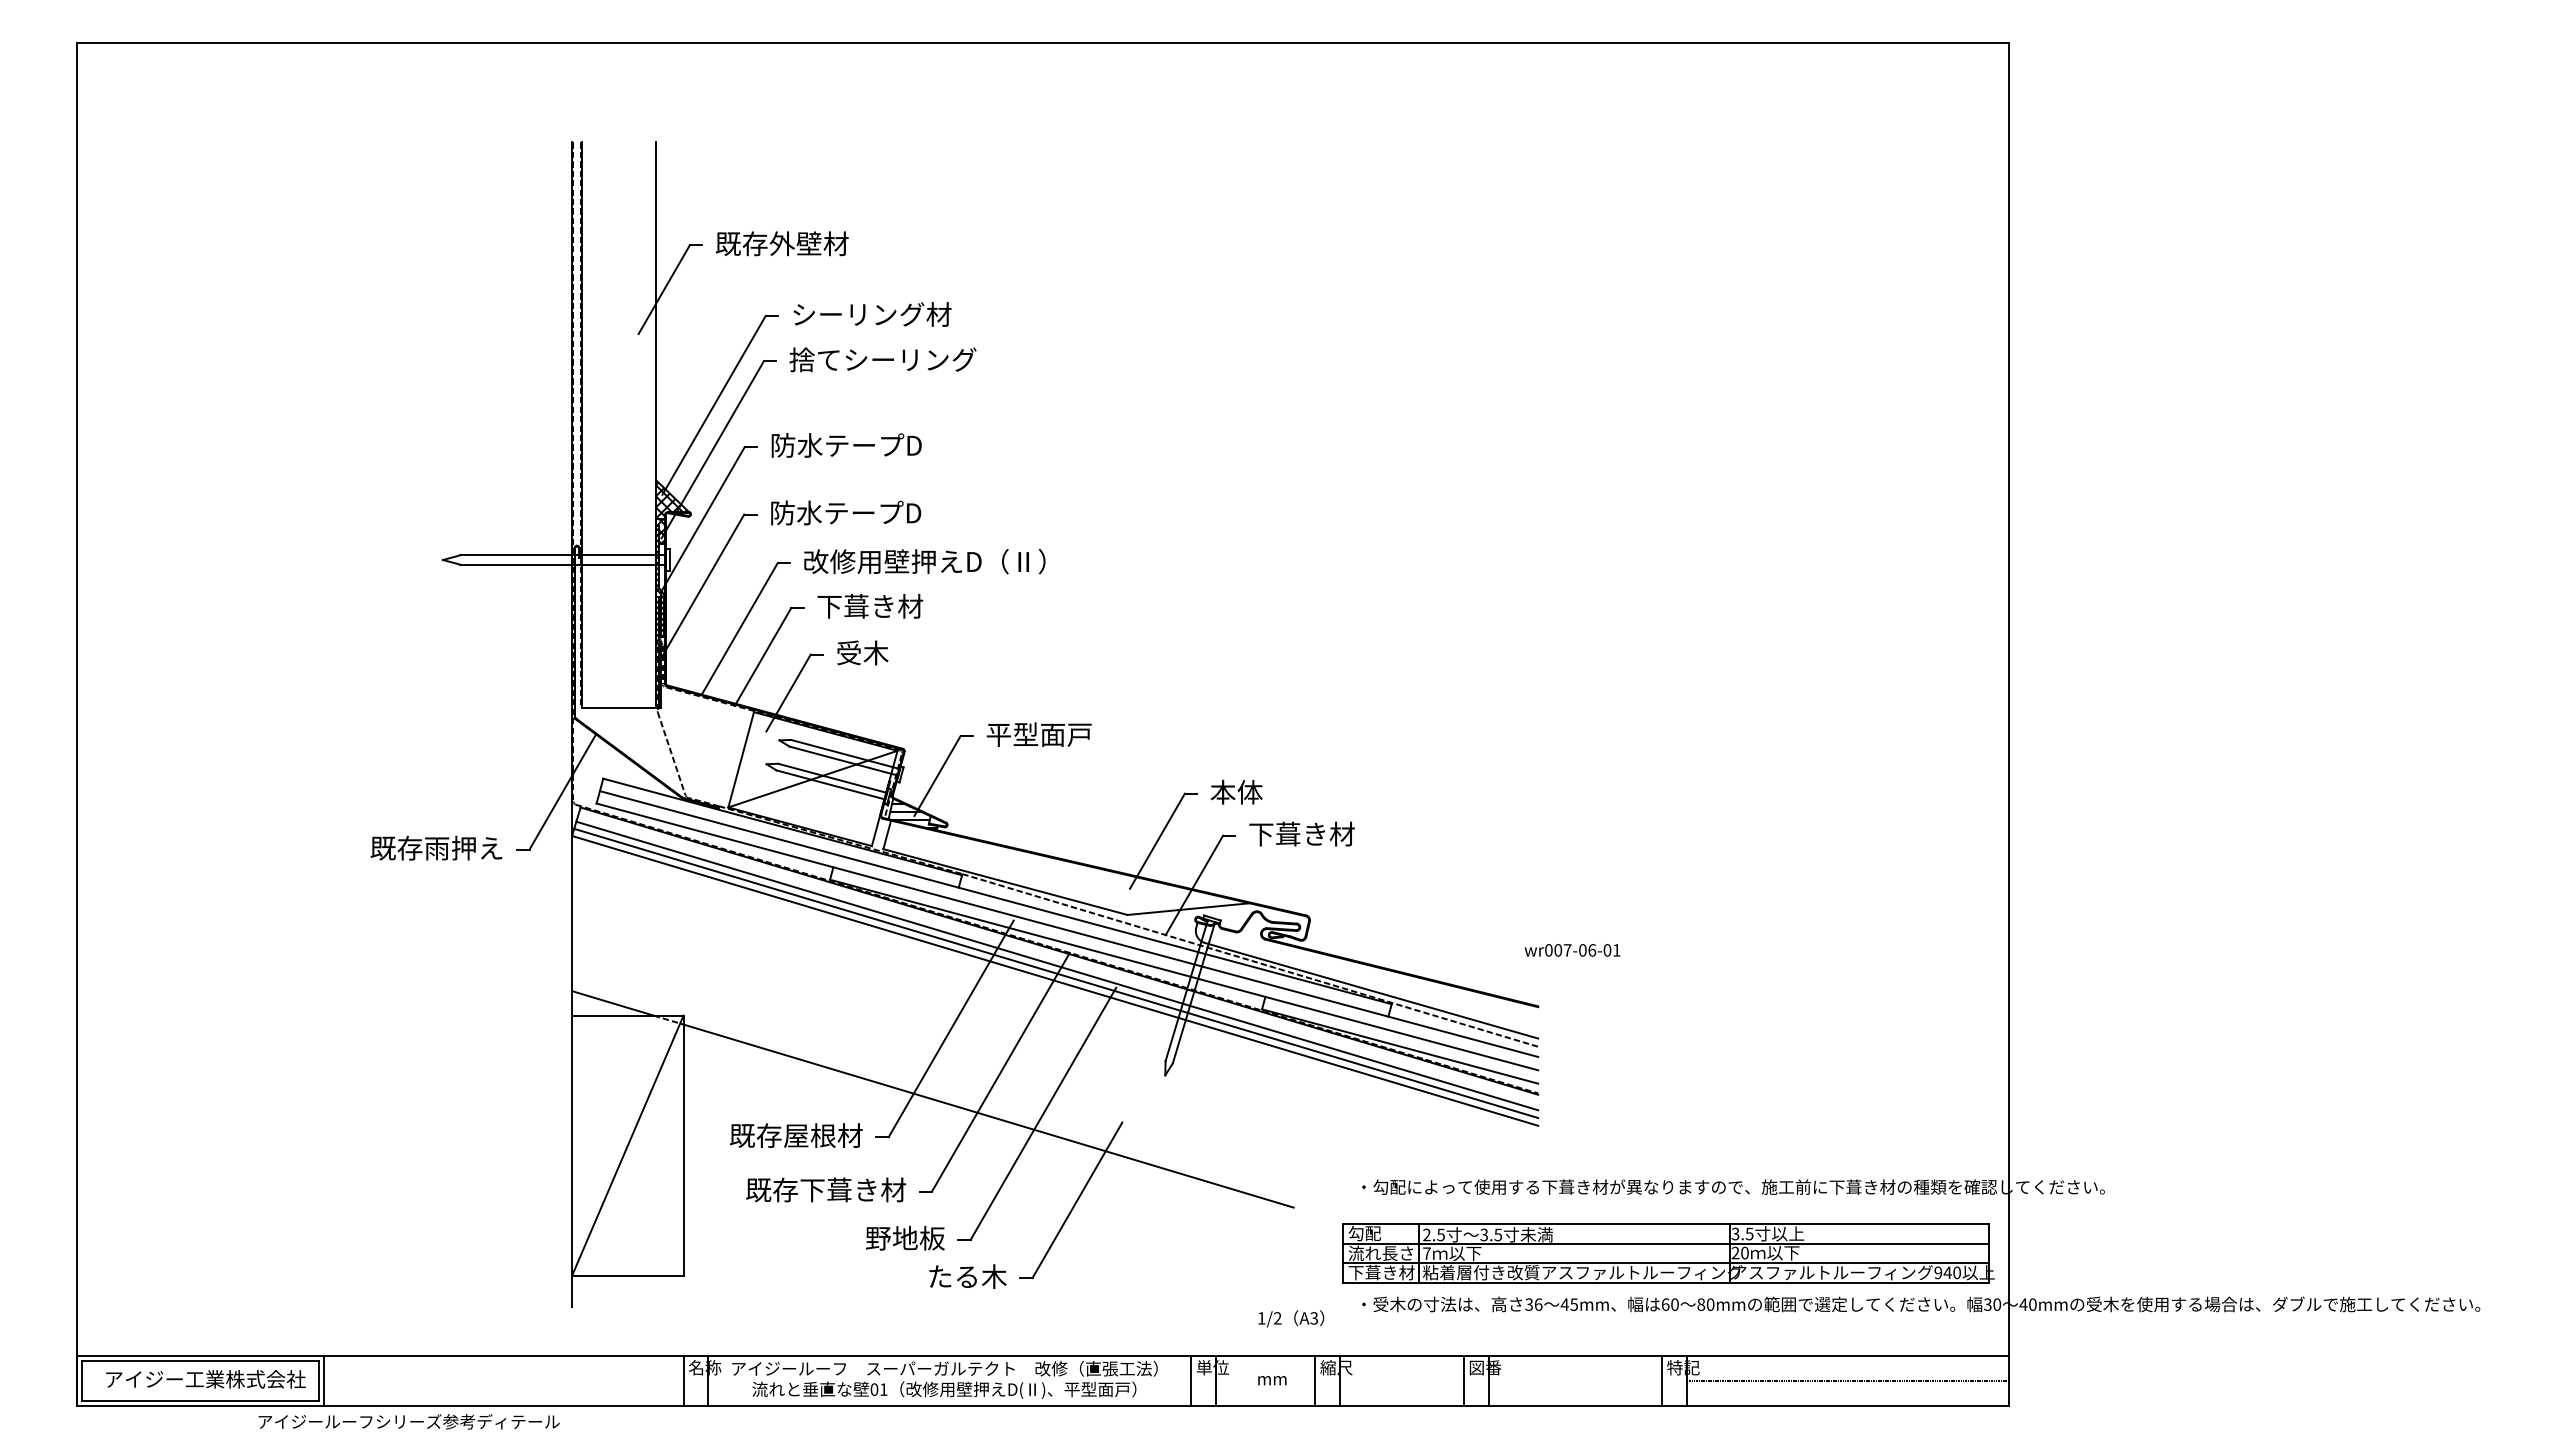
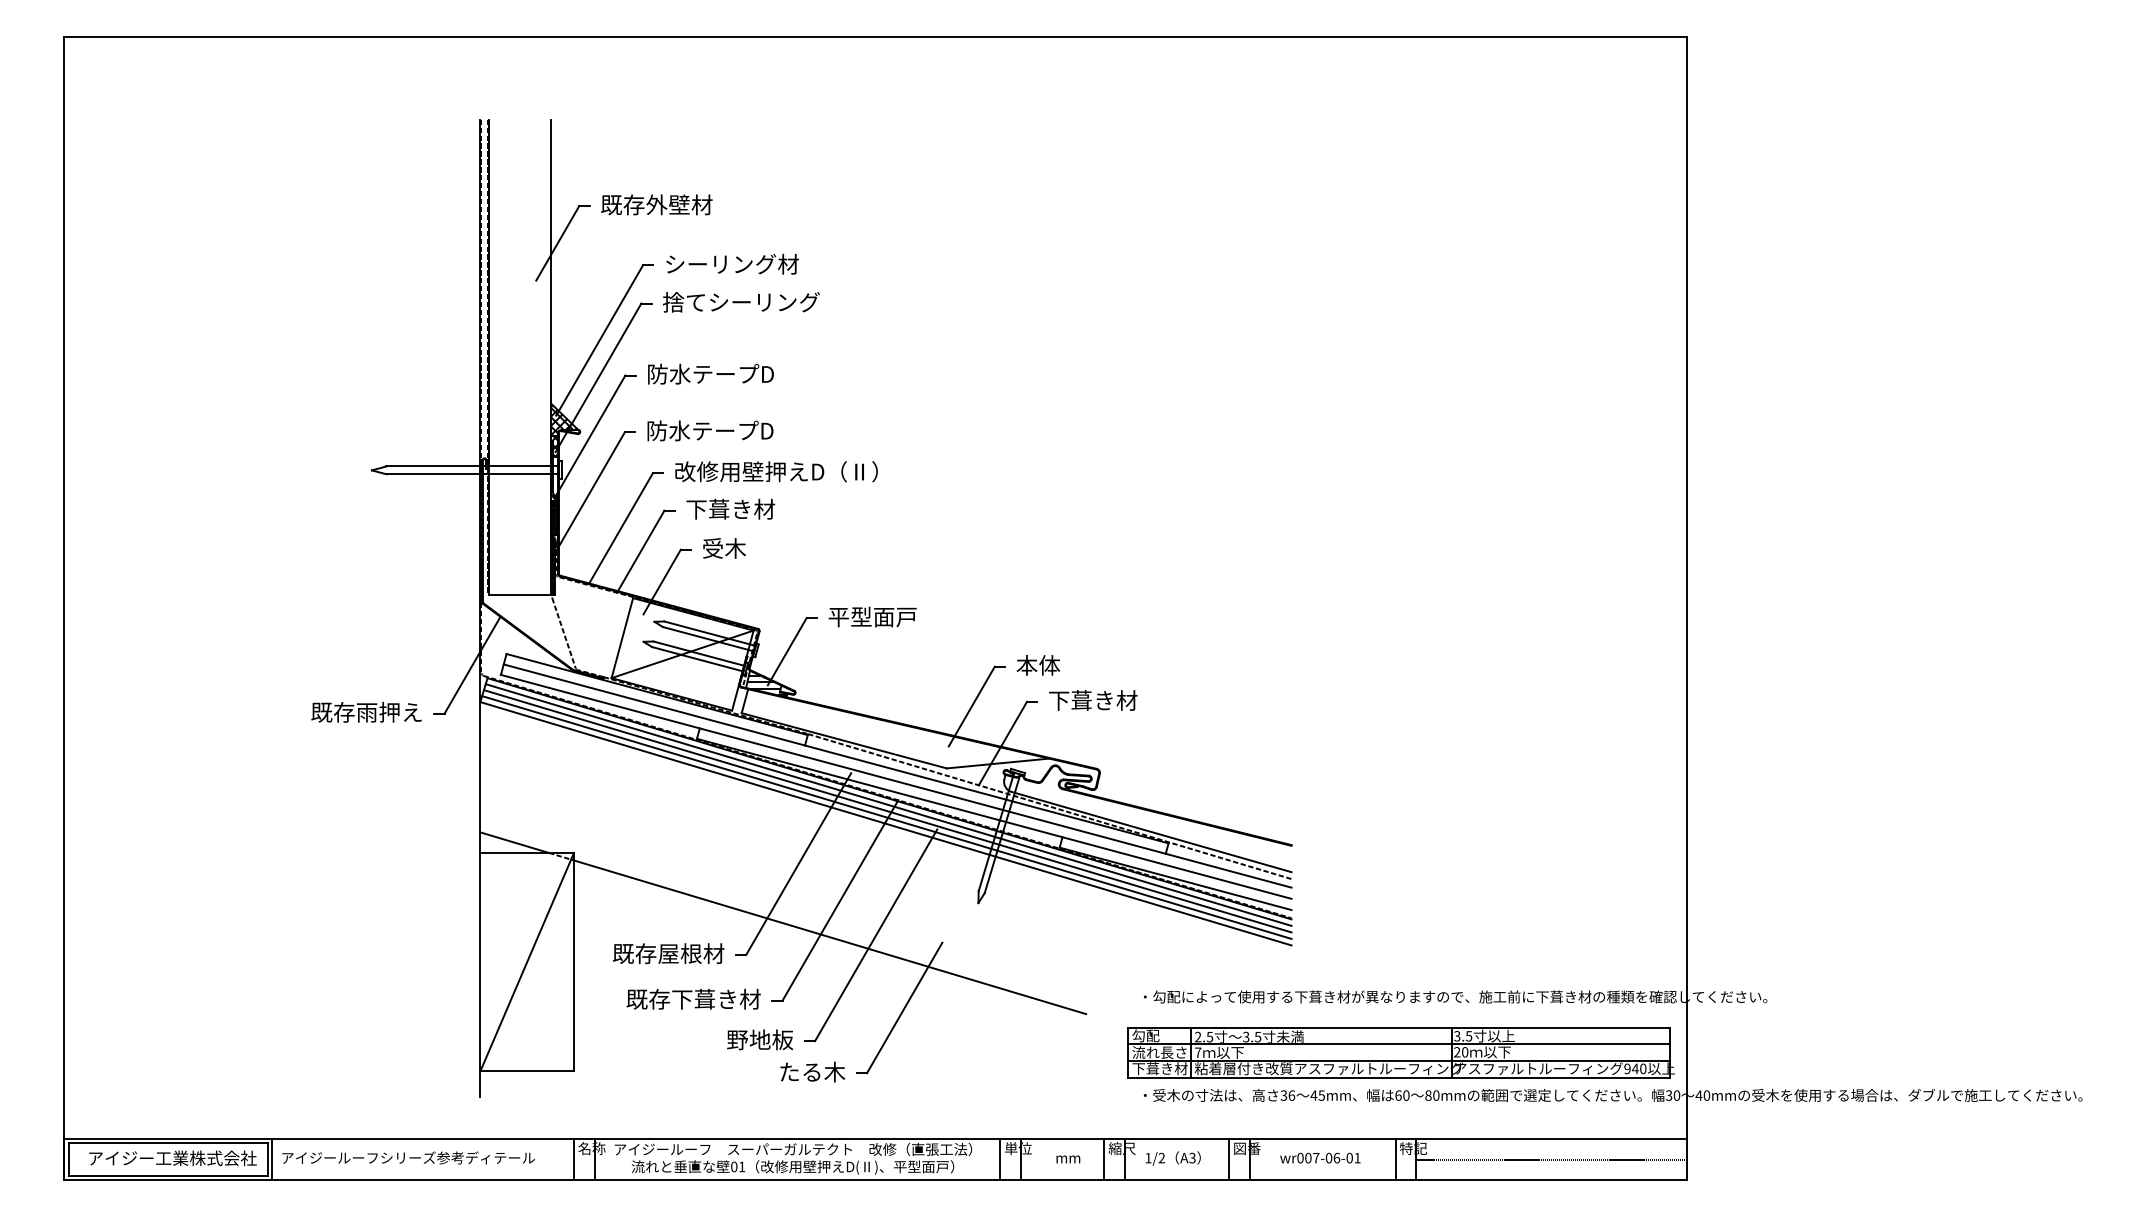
text: (1572, 949) -> (1320, 1157), moved
line: (1058, 957) -> (888, 804), added
text: (1290, 1318) -> (1172, 1158), moved
text: (409, 1421) -> (408, 1157), moved

